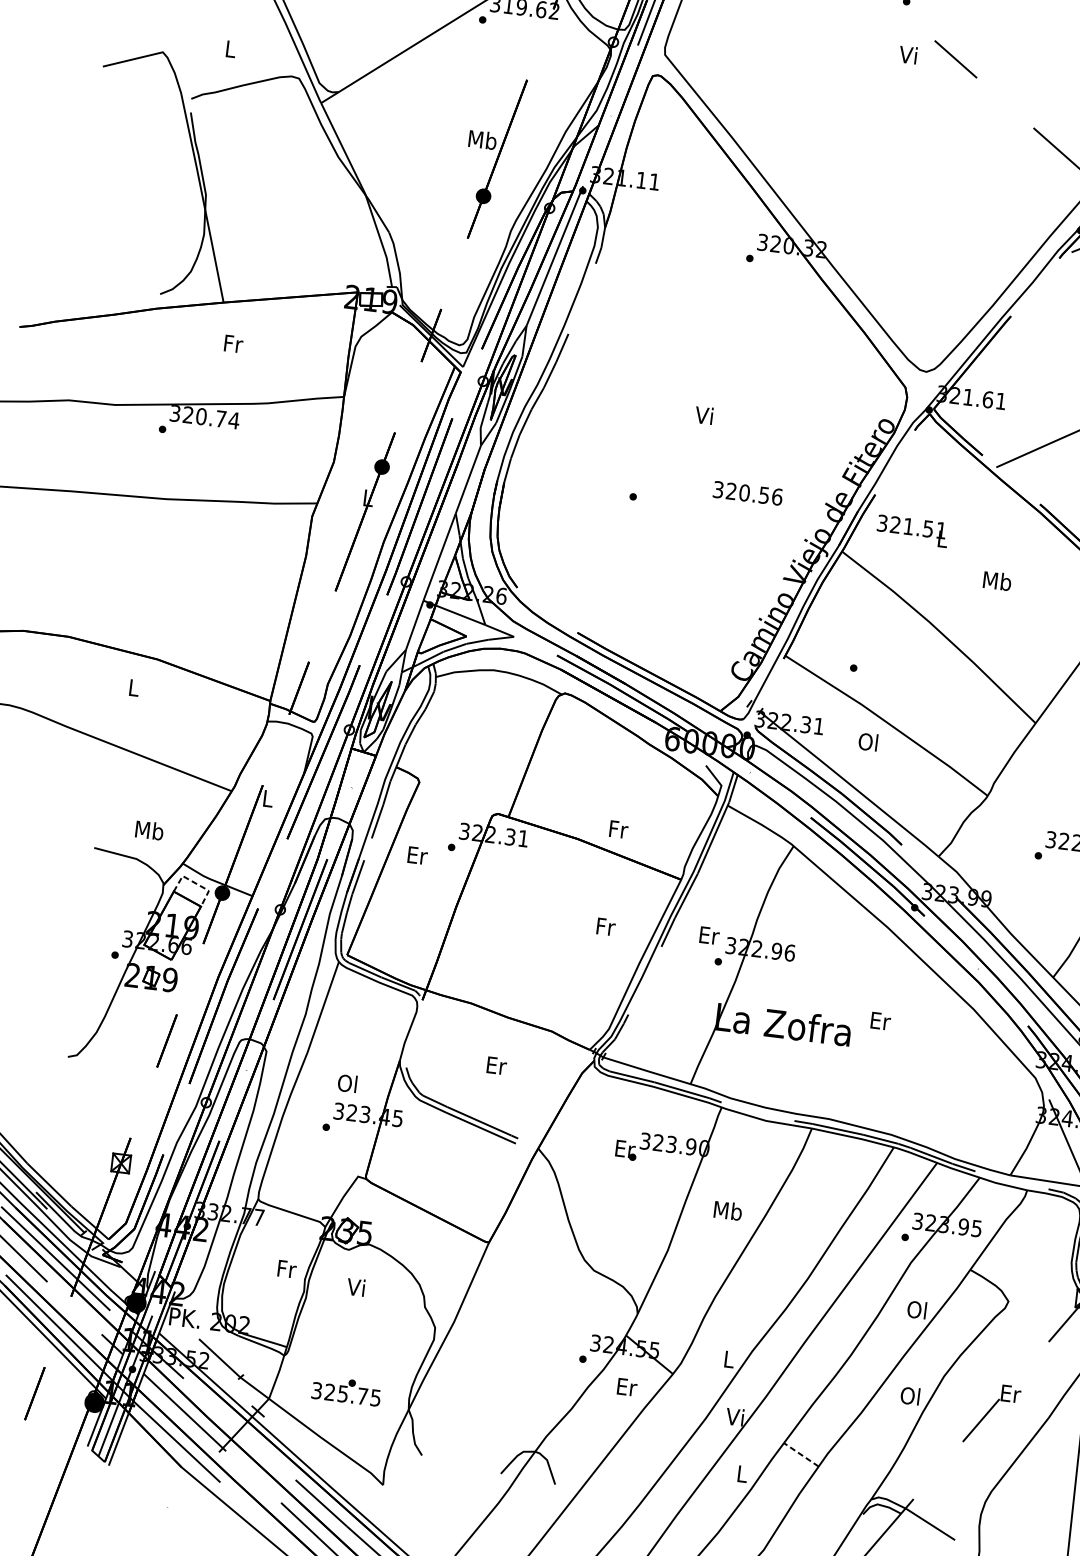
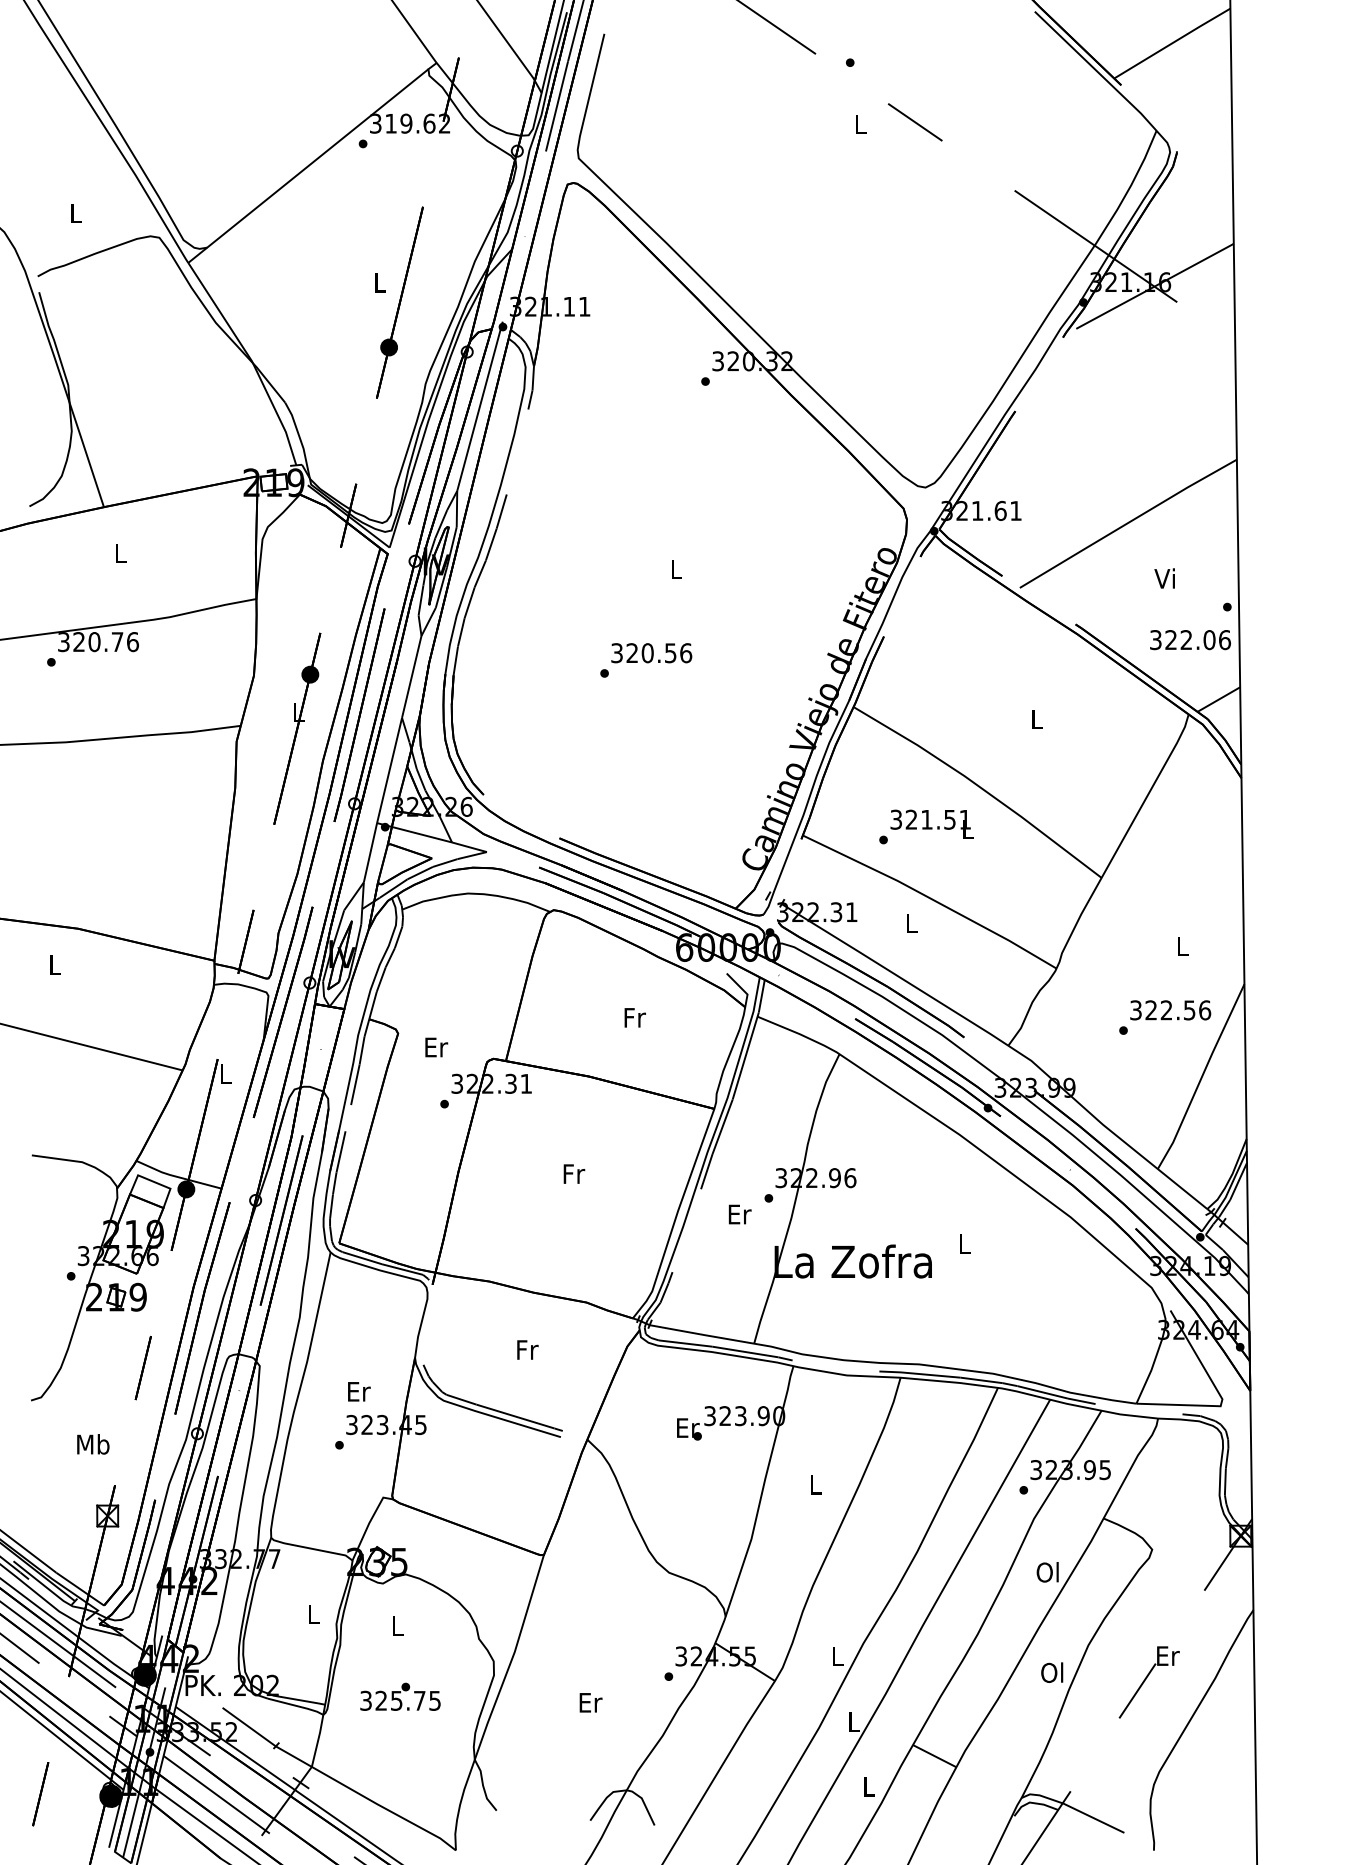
text: (908, 54) -> (859, 123), Vi -> L
text: (483, 139) -> (380, 282), Mb -> L
text: (233, 343) -> (121, 553), Fr -> L
text: (703, 415) -> (674, 569), Vi -> L
text: (233, 421) -> (132, 642), 320.74 -> 320.76
text: (747, 493) -> (651, 653), moved
text: (912, 530) -> (931, 823), moved
text: (997, 580) -> (1037, 718), Mb -> L
text: (867, 742) -> (910, 923), Ol -> L
text: (618, 829) -> (634, 1017), moved
text: (149, 830) -> (93, 1444), moved
text: (417, 855) -> (436, 1047), moved
line: (196, 883) -> (154, 1182), dashed -> solid
text: (606, 926) -> (574, 1173), moved
text: (709, 935) -> (739, 1214), moved
text: (880, 1020) -> (964, 1243), Er -> L
text: (496, 1065) -> (527, 1349), Er -> Fr
text: (348, 1083) -> (358, 1391), Ol -> Er
text: (728, 1210) -> (815, 1484), Mb -> L
text: (287, 1269) -> (314, 1614), Fr -> L
text: (356, 1287) -> (396, 1625), Vi -> L
text: (626, 1386) -> (590, 1702), moved
text: (346, 1390) -> (400, 1696), moved
text: (734, 1416) -> (852, 1721), Vi -> L
line: (801, 1454) -> (934, 1755), dashed -> solid

